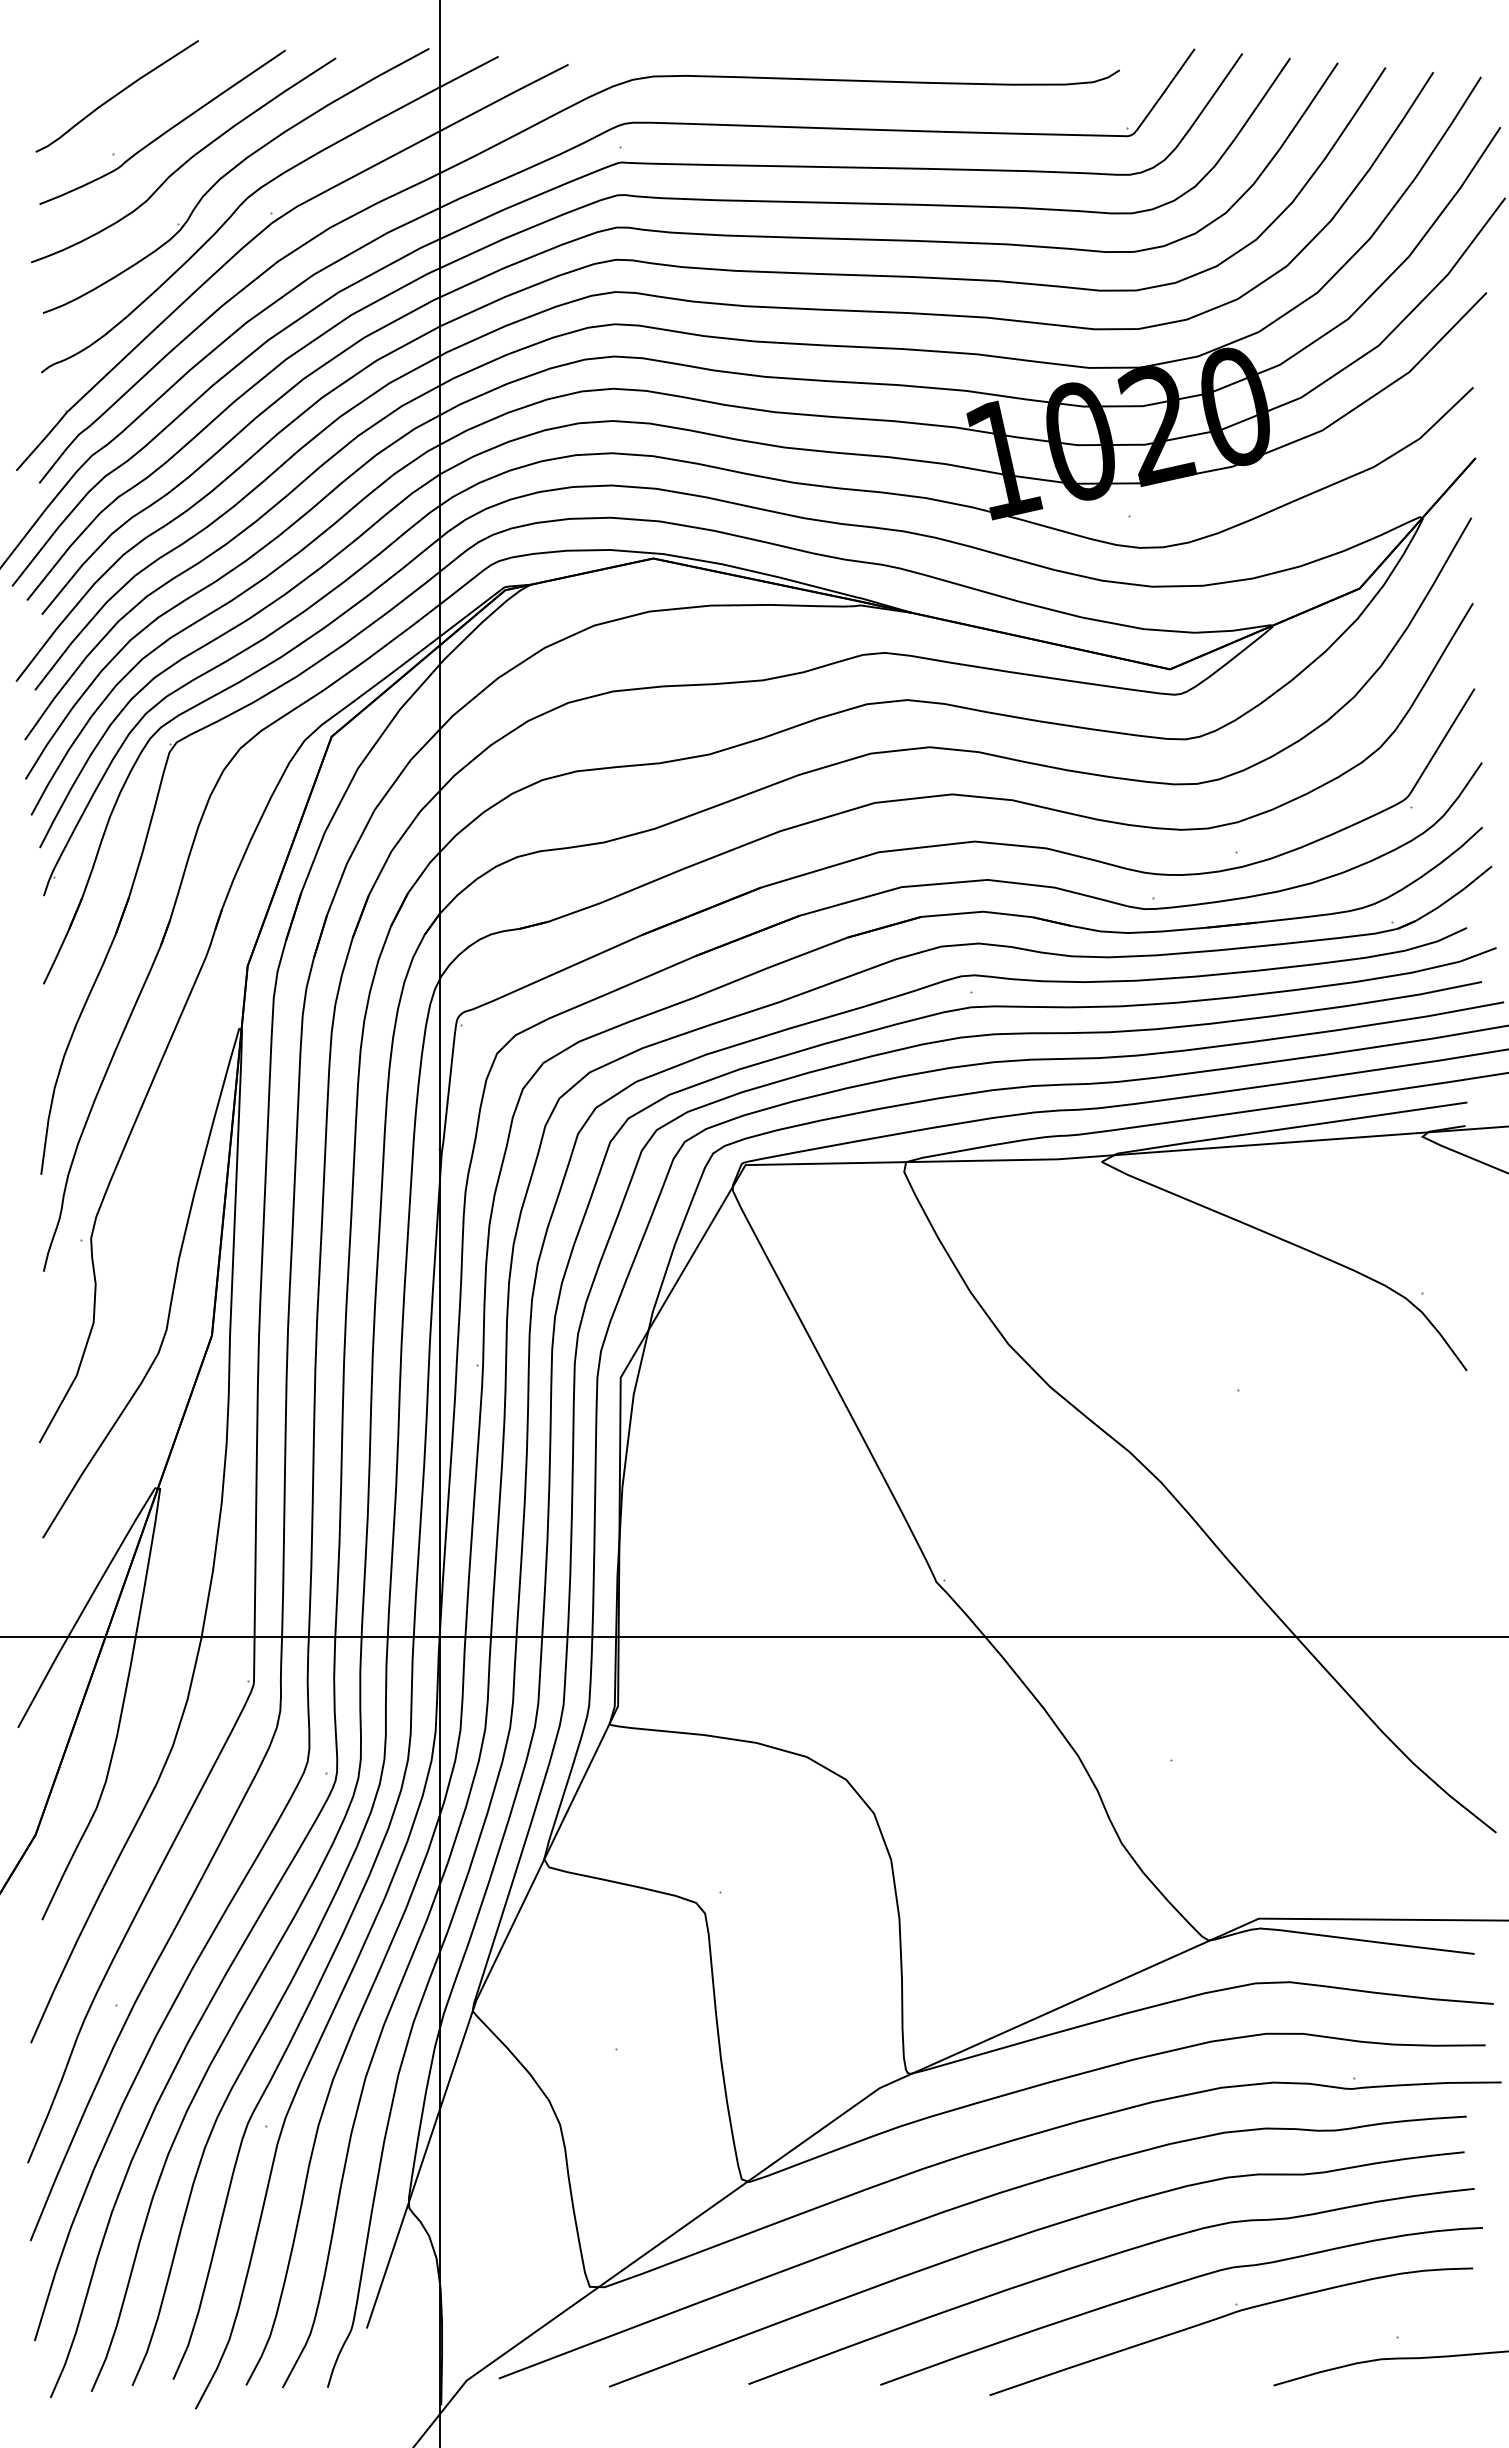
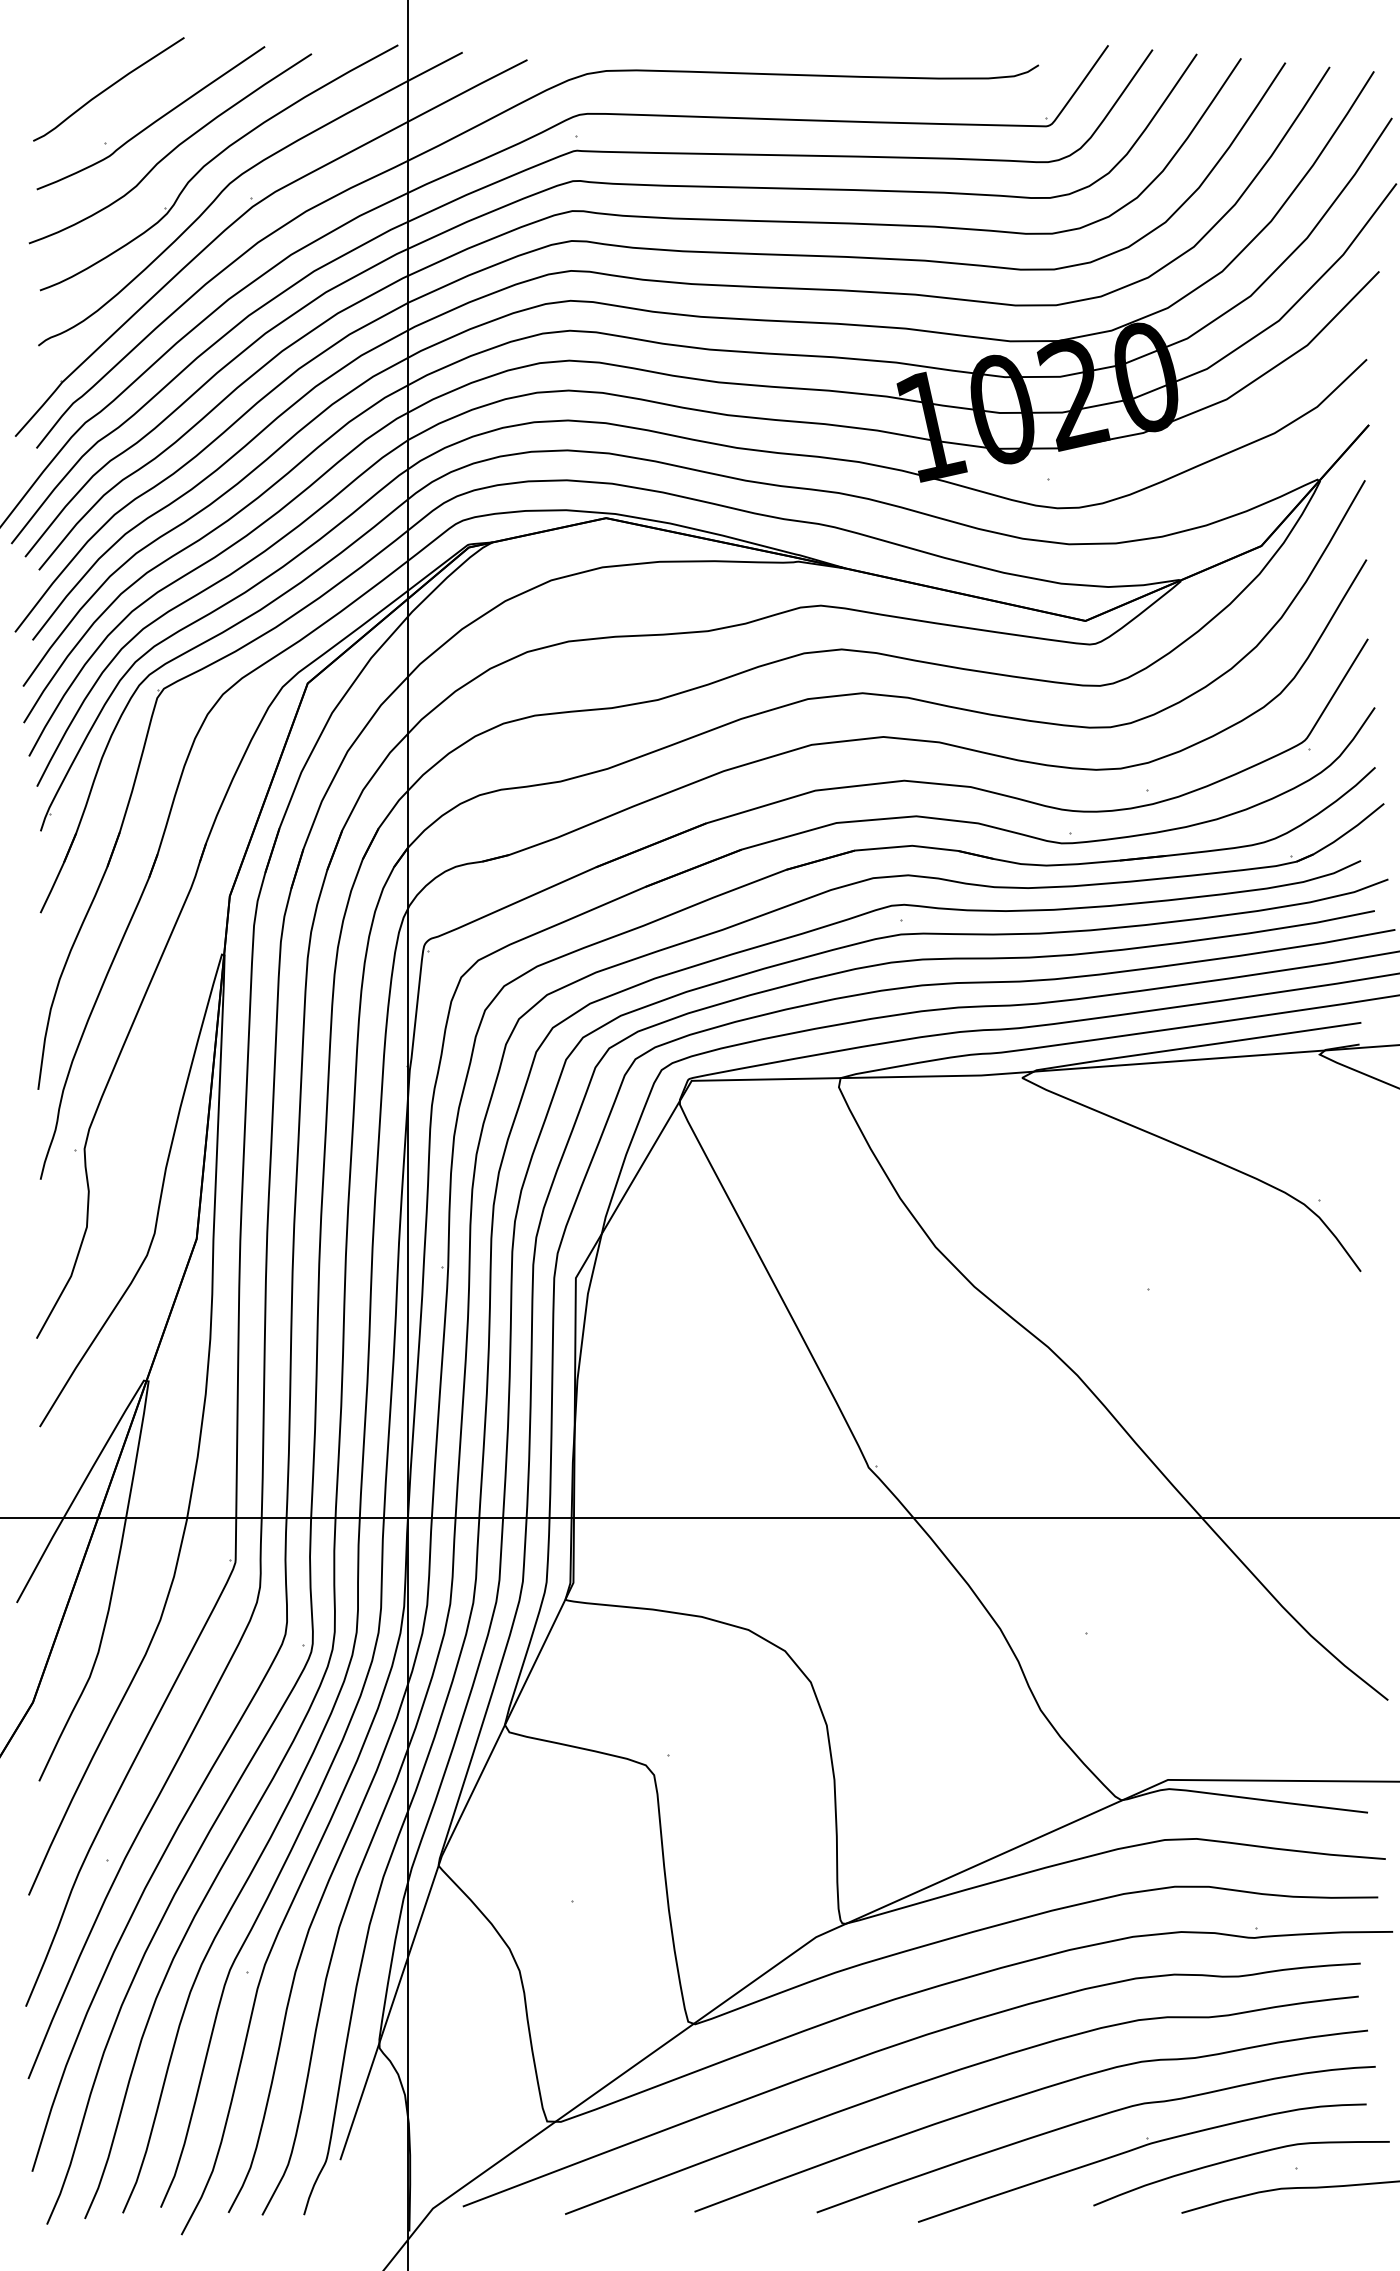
curve: (1331, 2328) -> (1235, 2160), added

